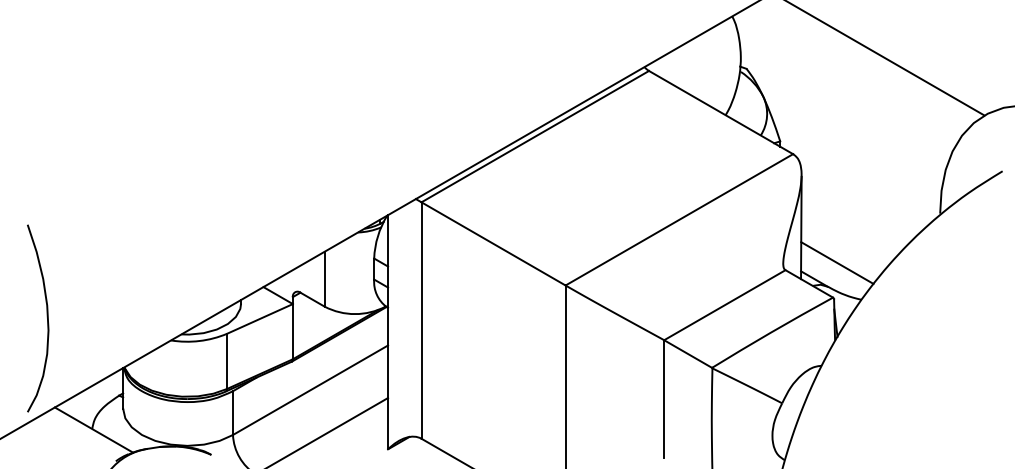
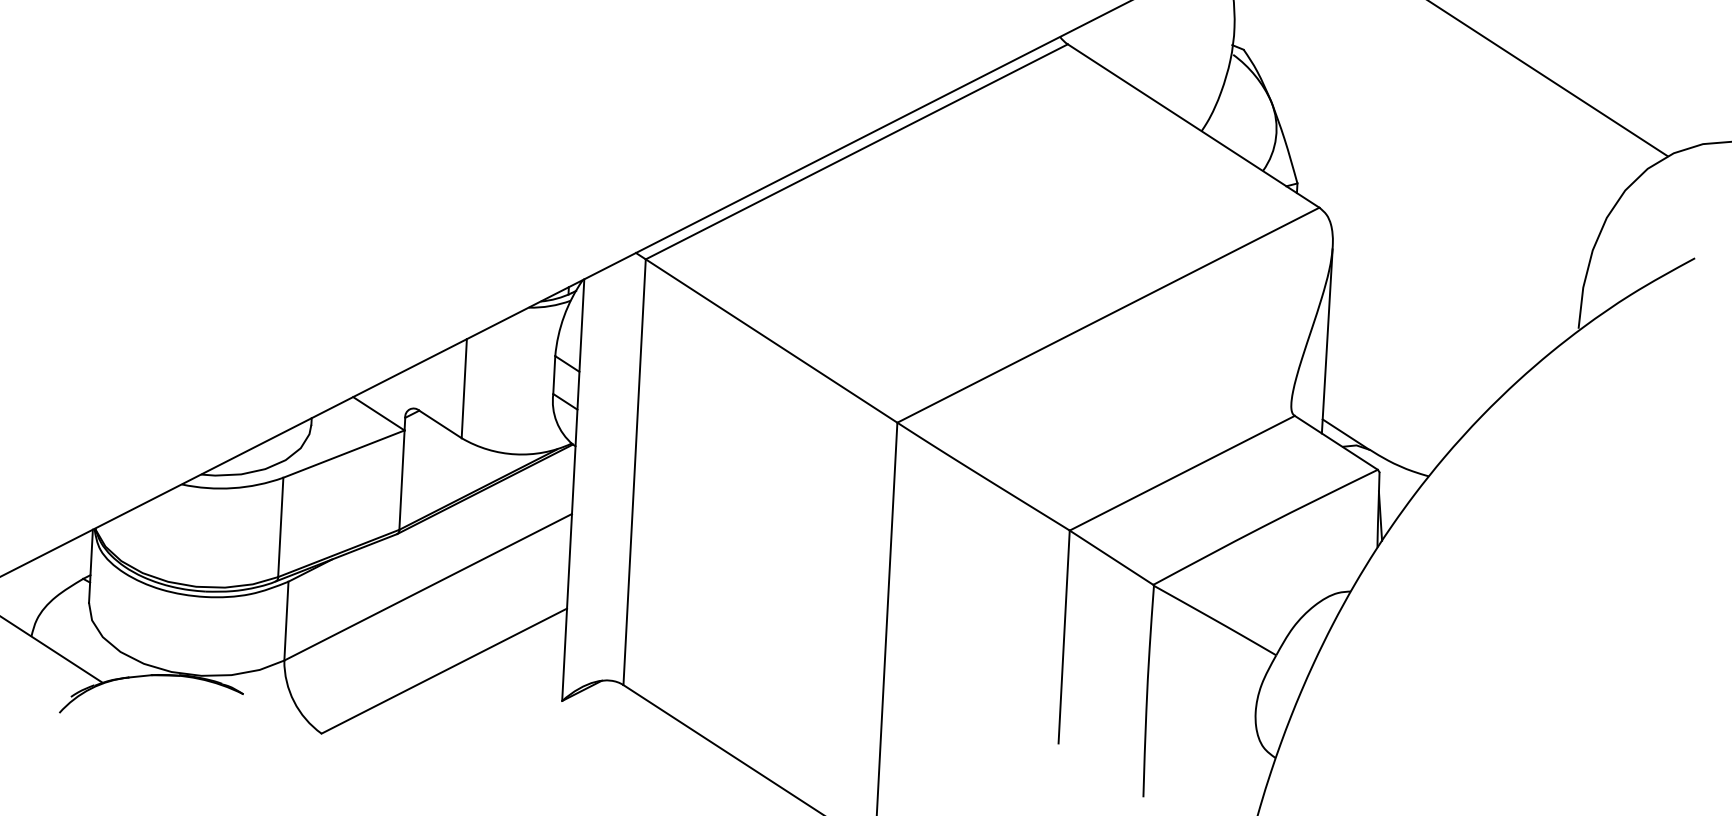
line: (837, 262) -> (1389, 406), removed

